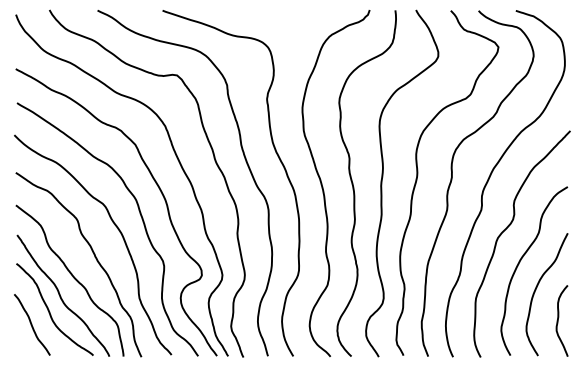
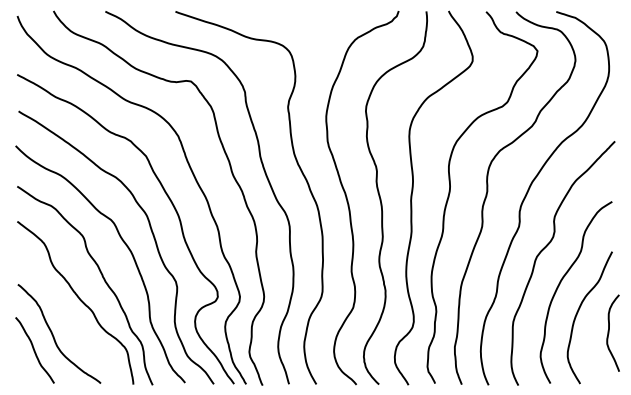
curve: (61, 296) -> (66, 319), removed
curve: (558, 320) -> (609, 332), moved

